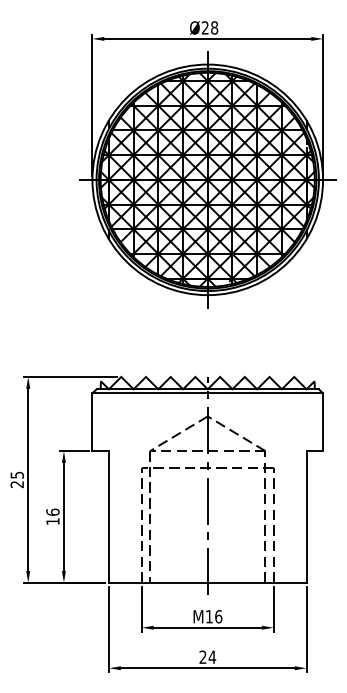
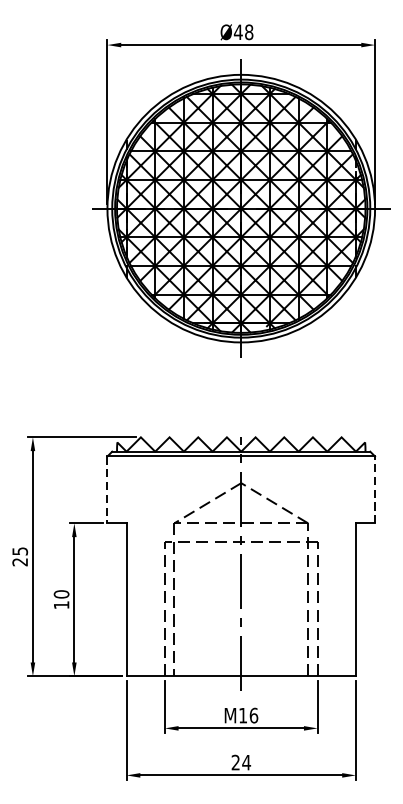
text: (205, 27) -> (238, 31), Ø28 -> Ø48
line: (92, 422) -> (107, 490), solid -> dashed
line: (323, 422) -> (375, 490), solid -> dashed
text: (52, 511) -> (61, 593), 16 -> 10

